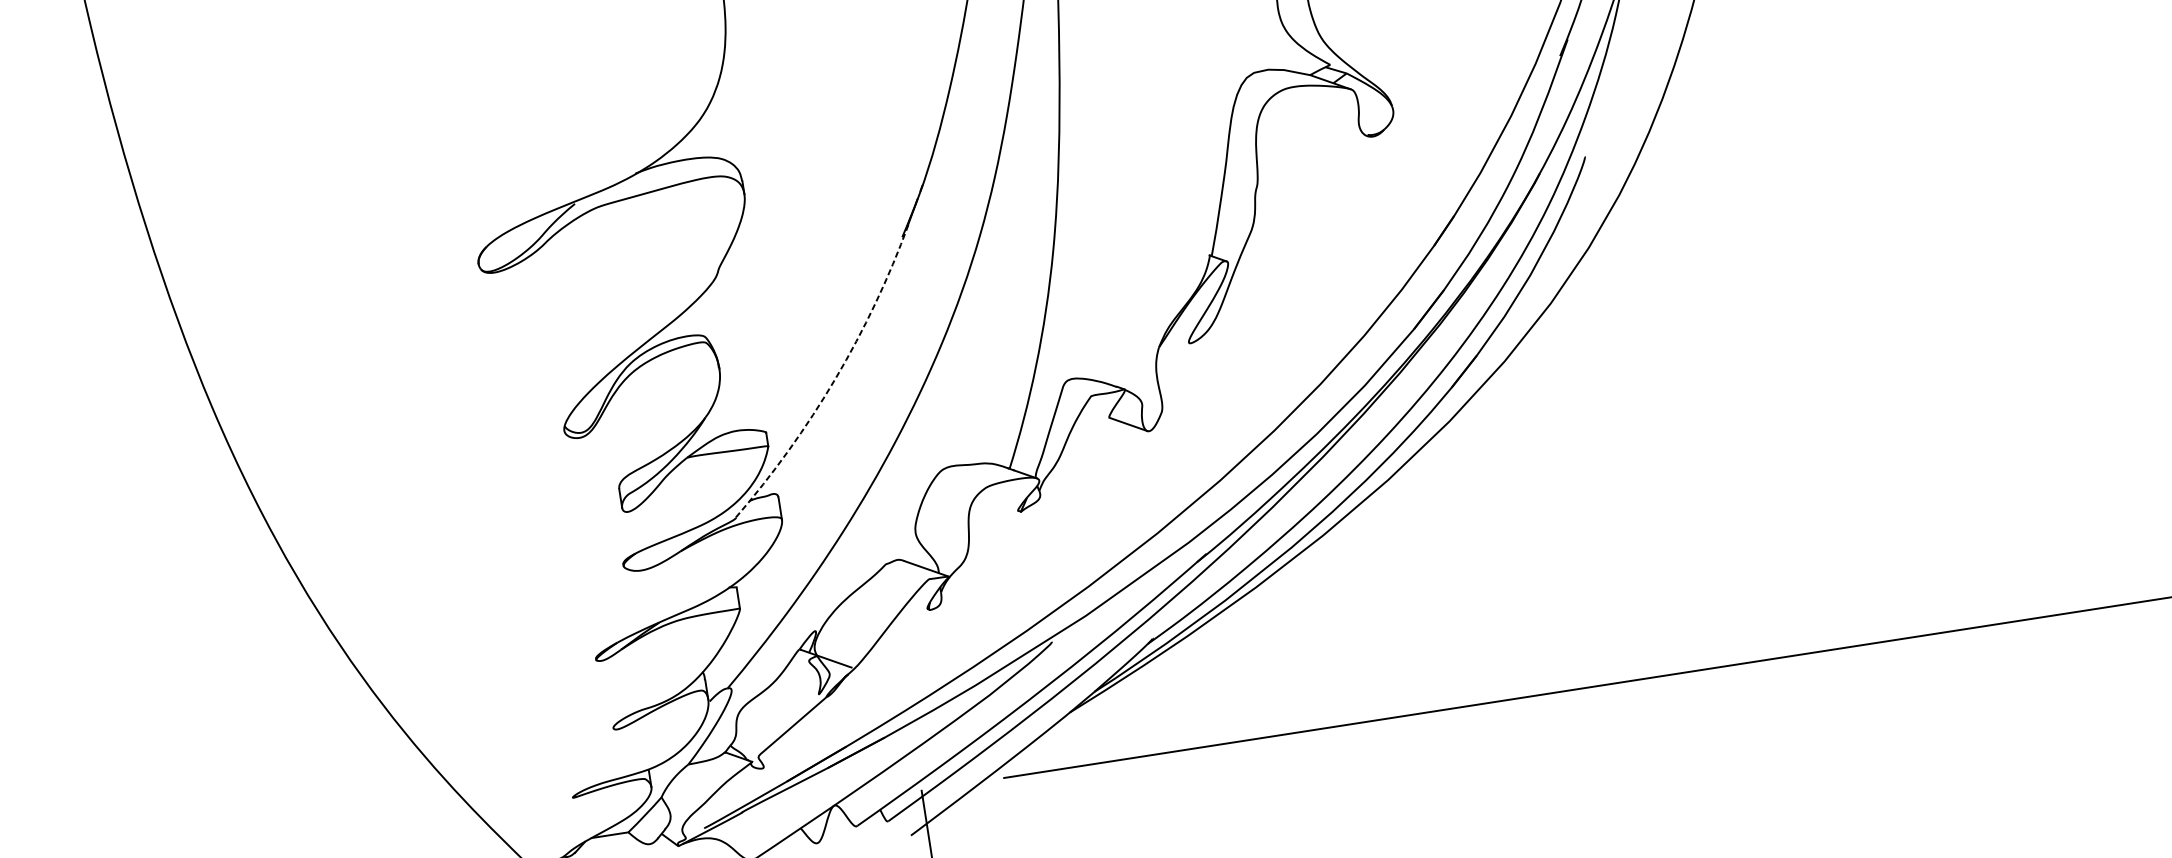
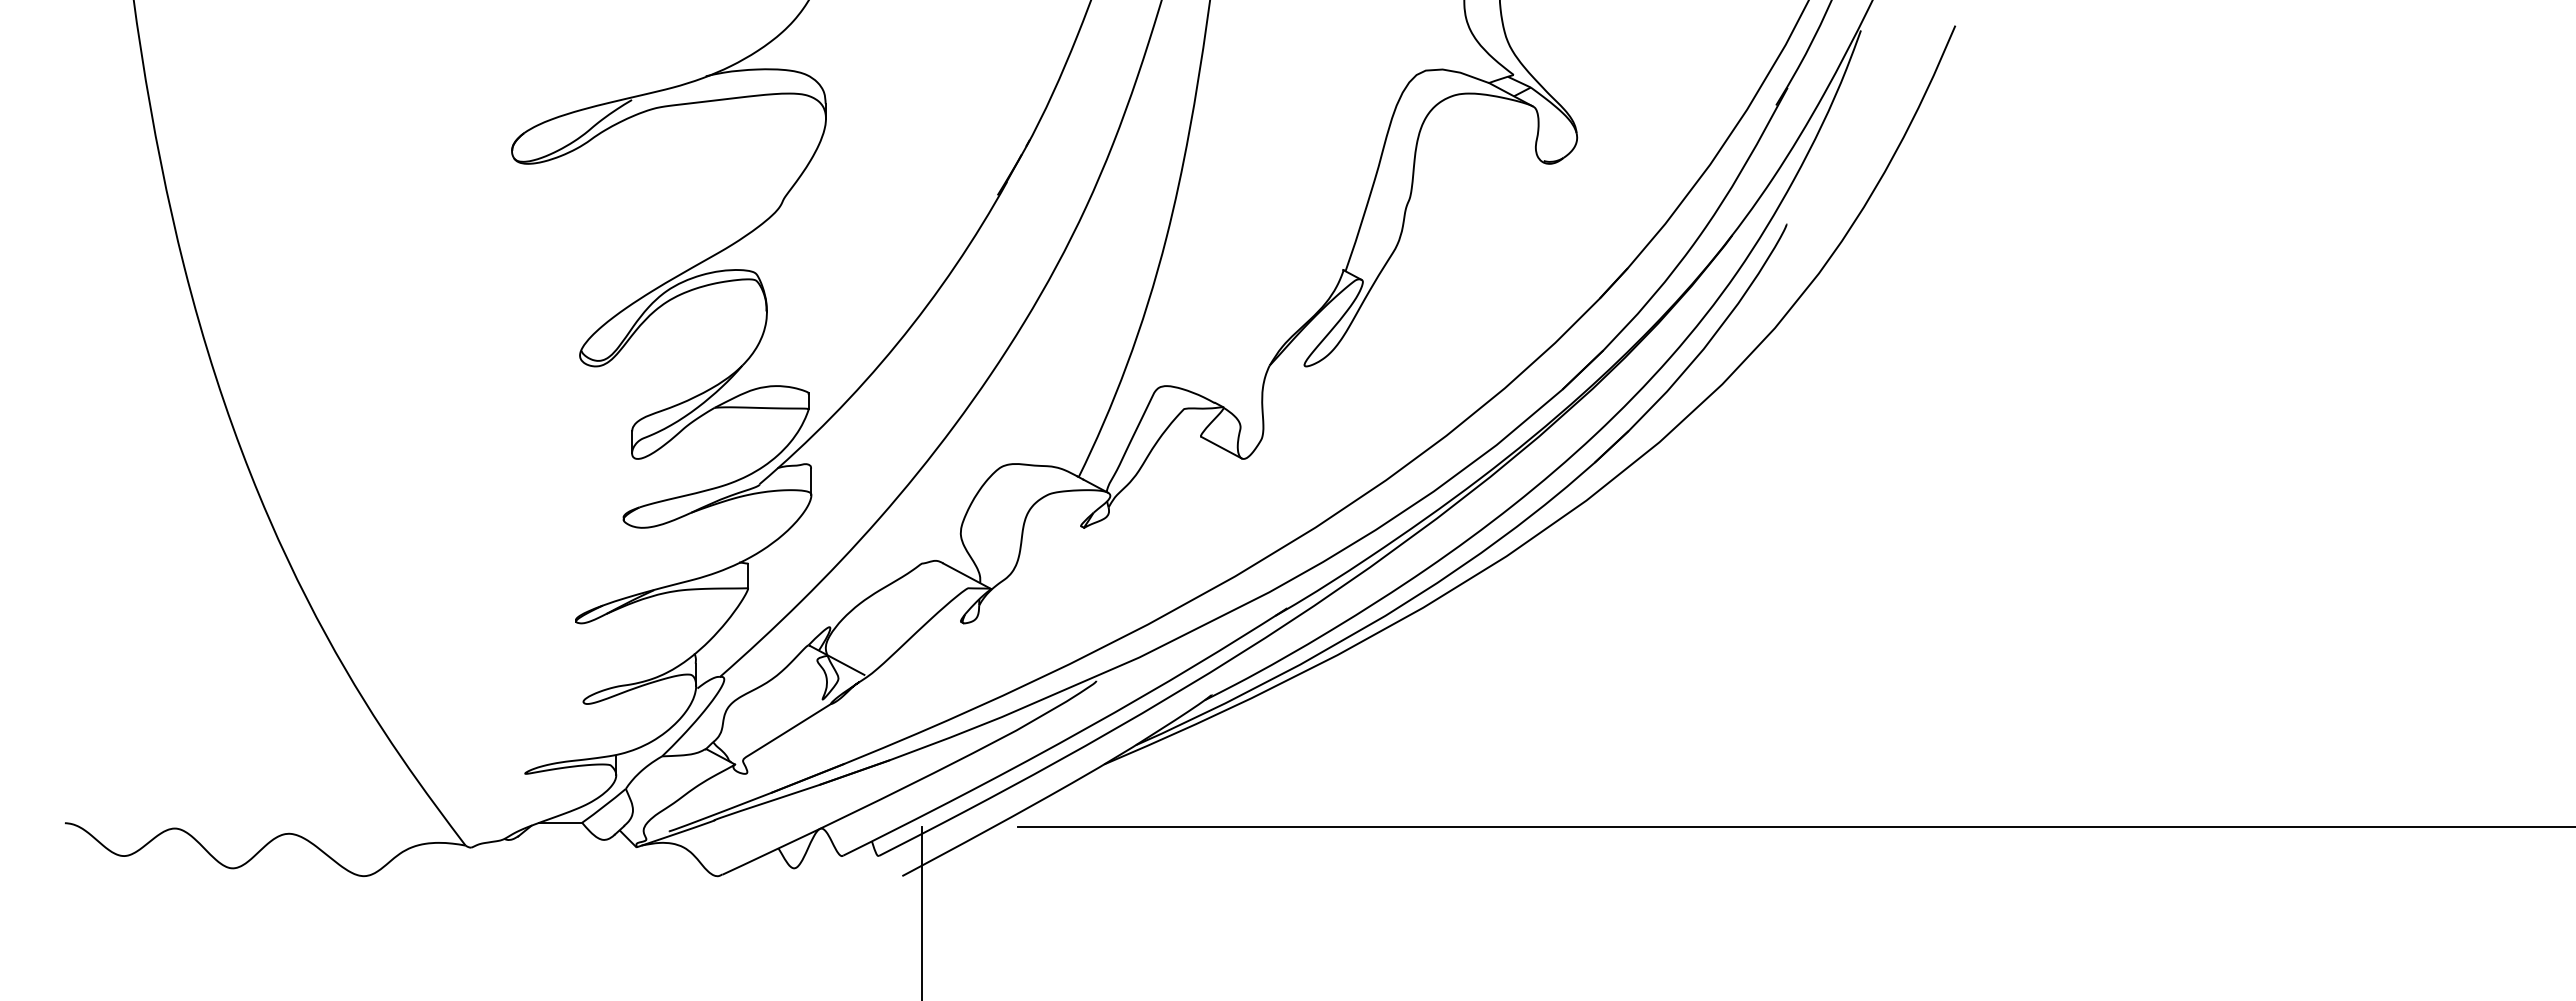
arc: (836, 378) -> (897, 344), dashed -> solid

